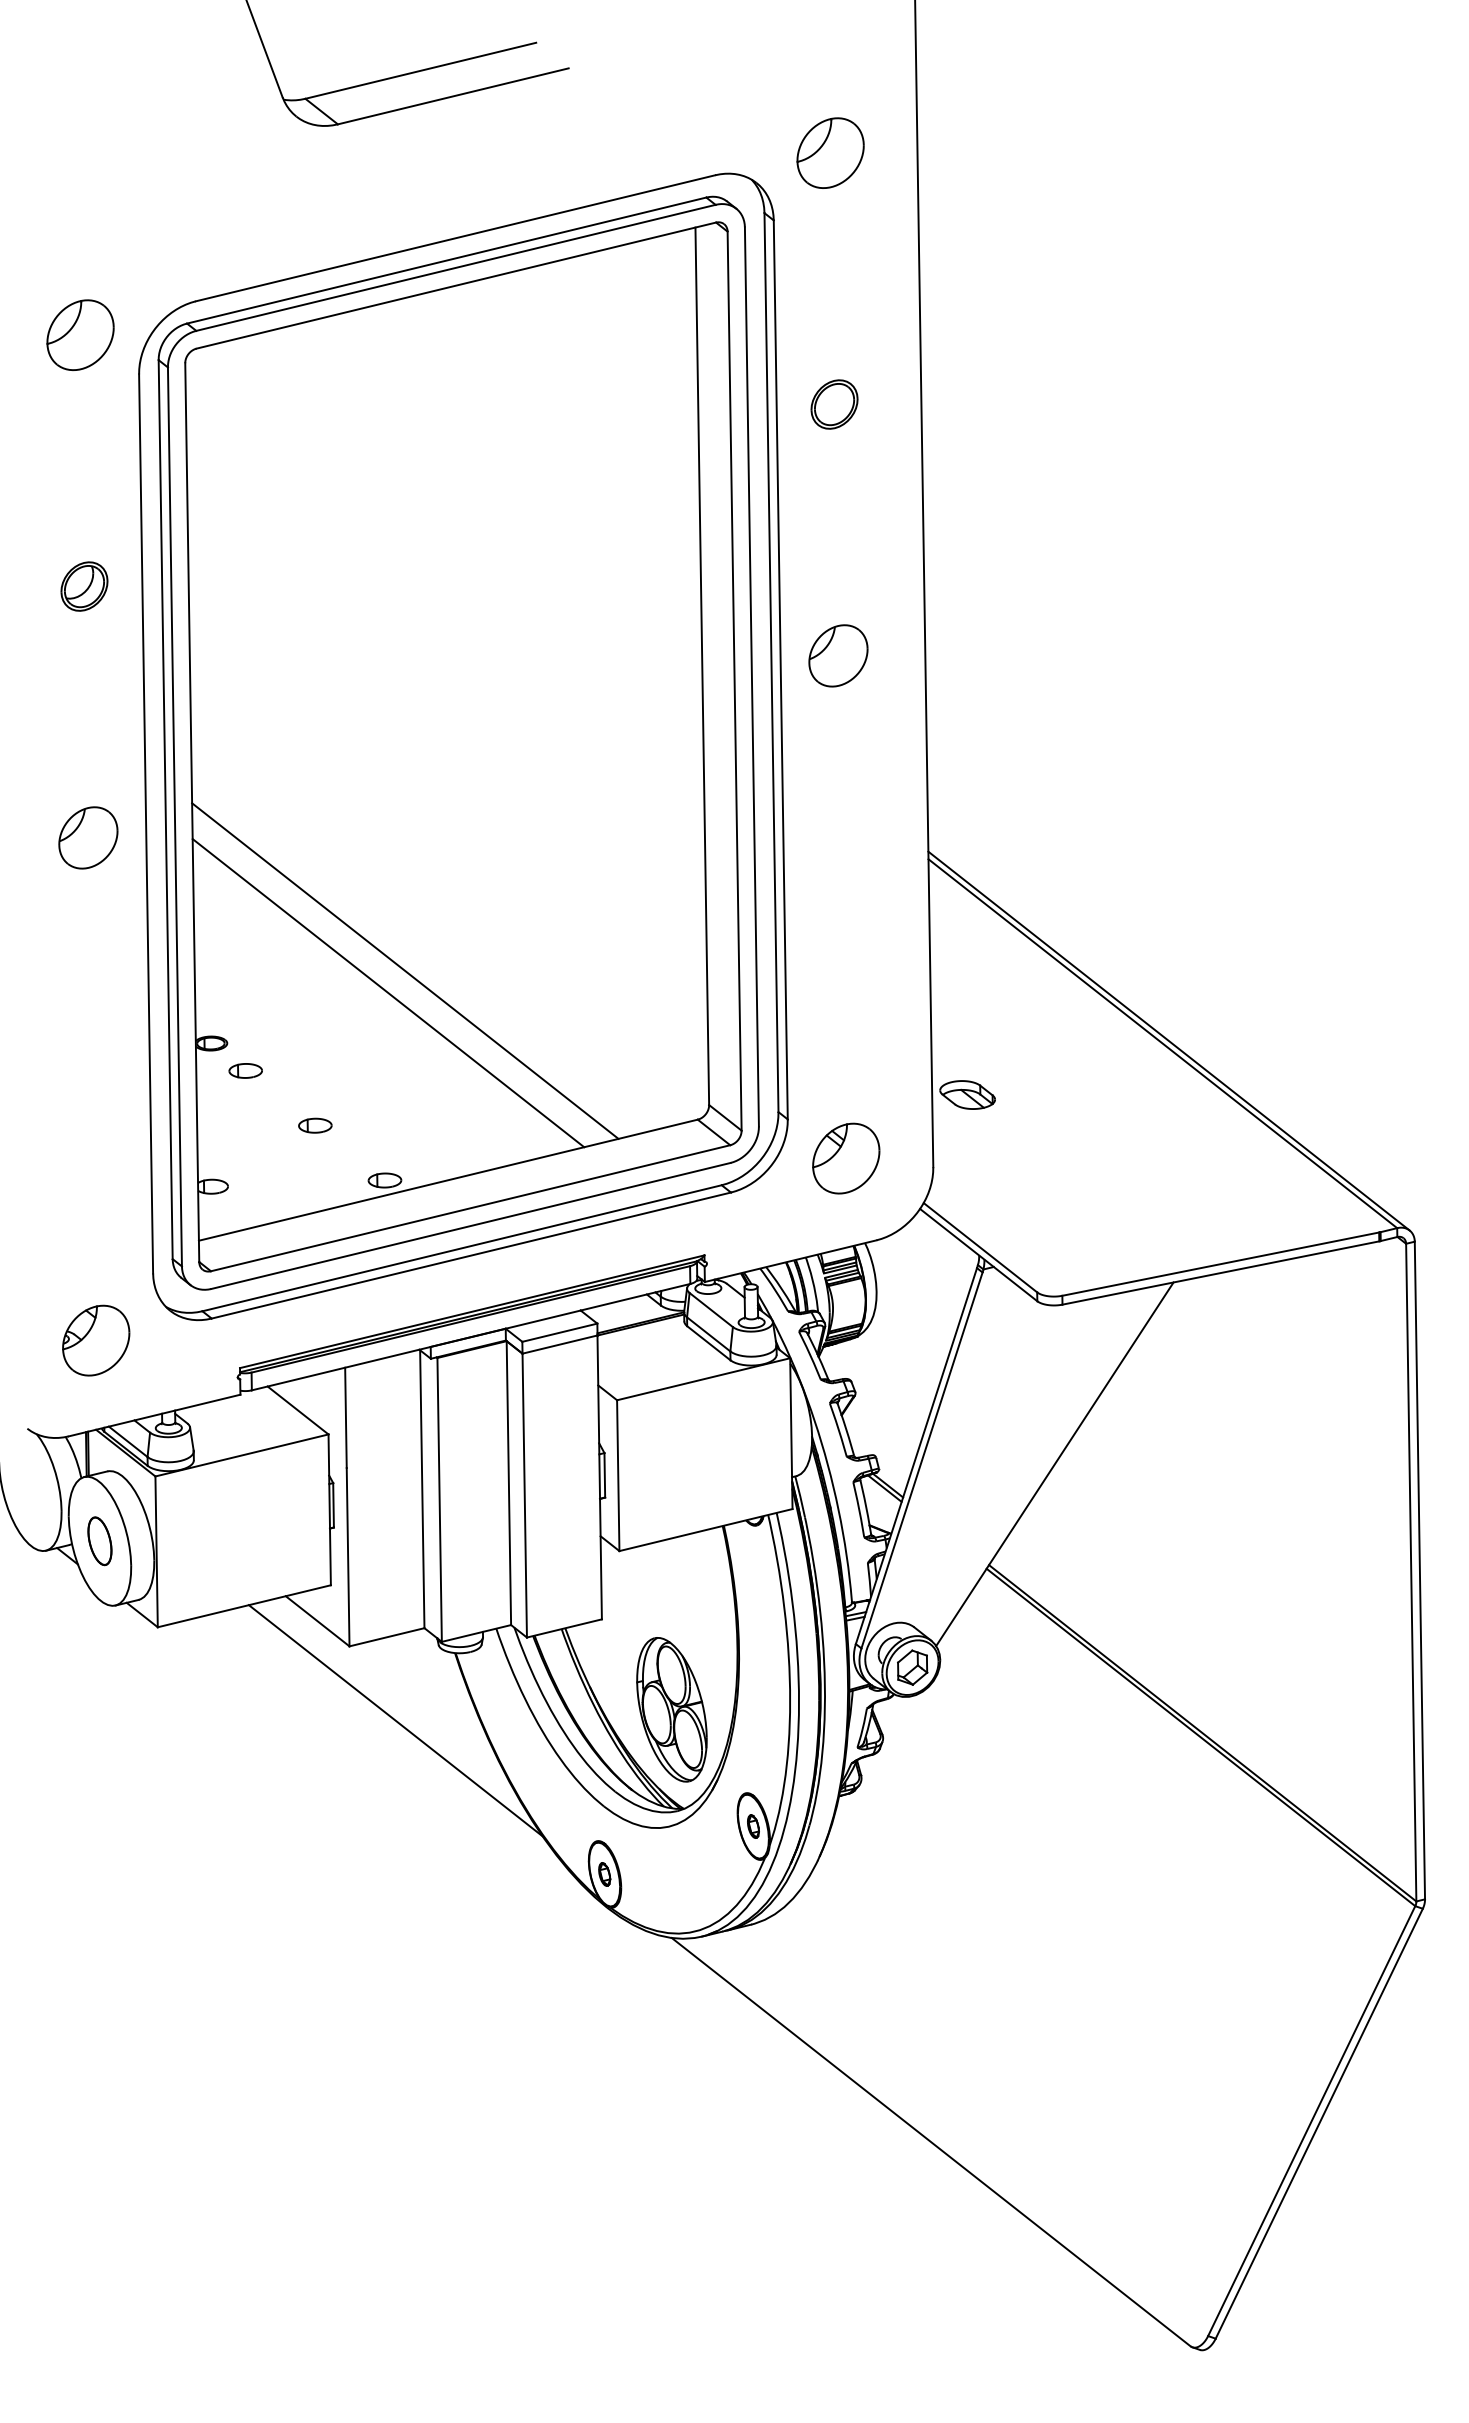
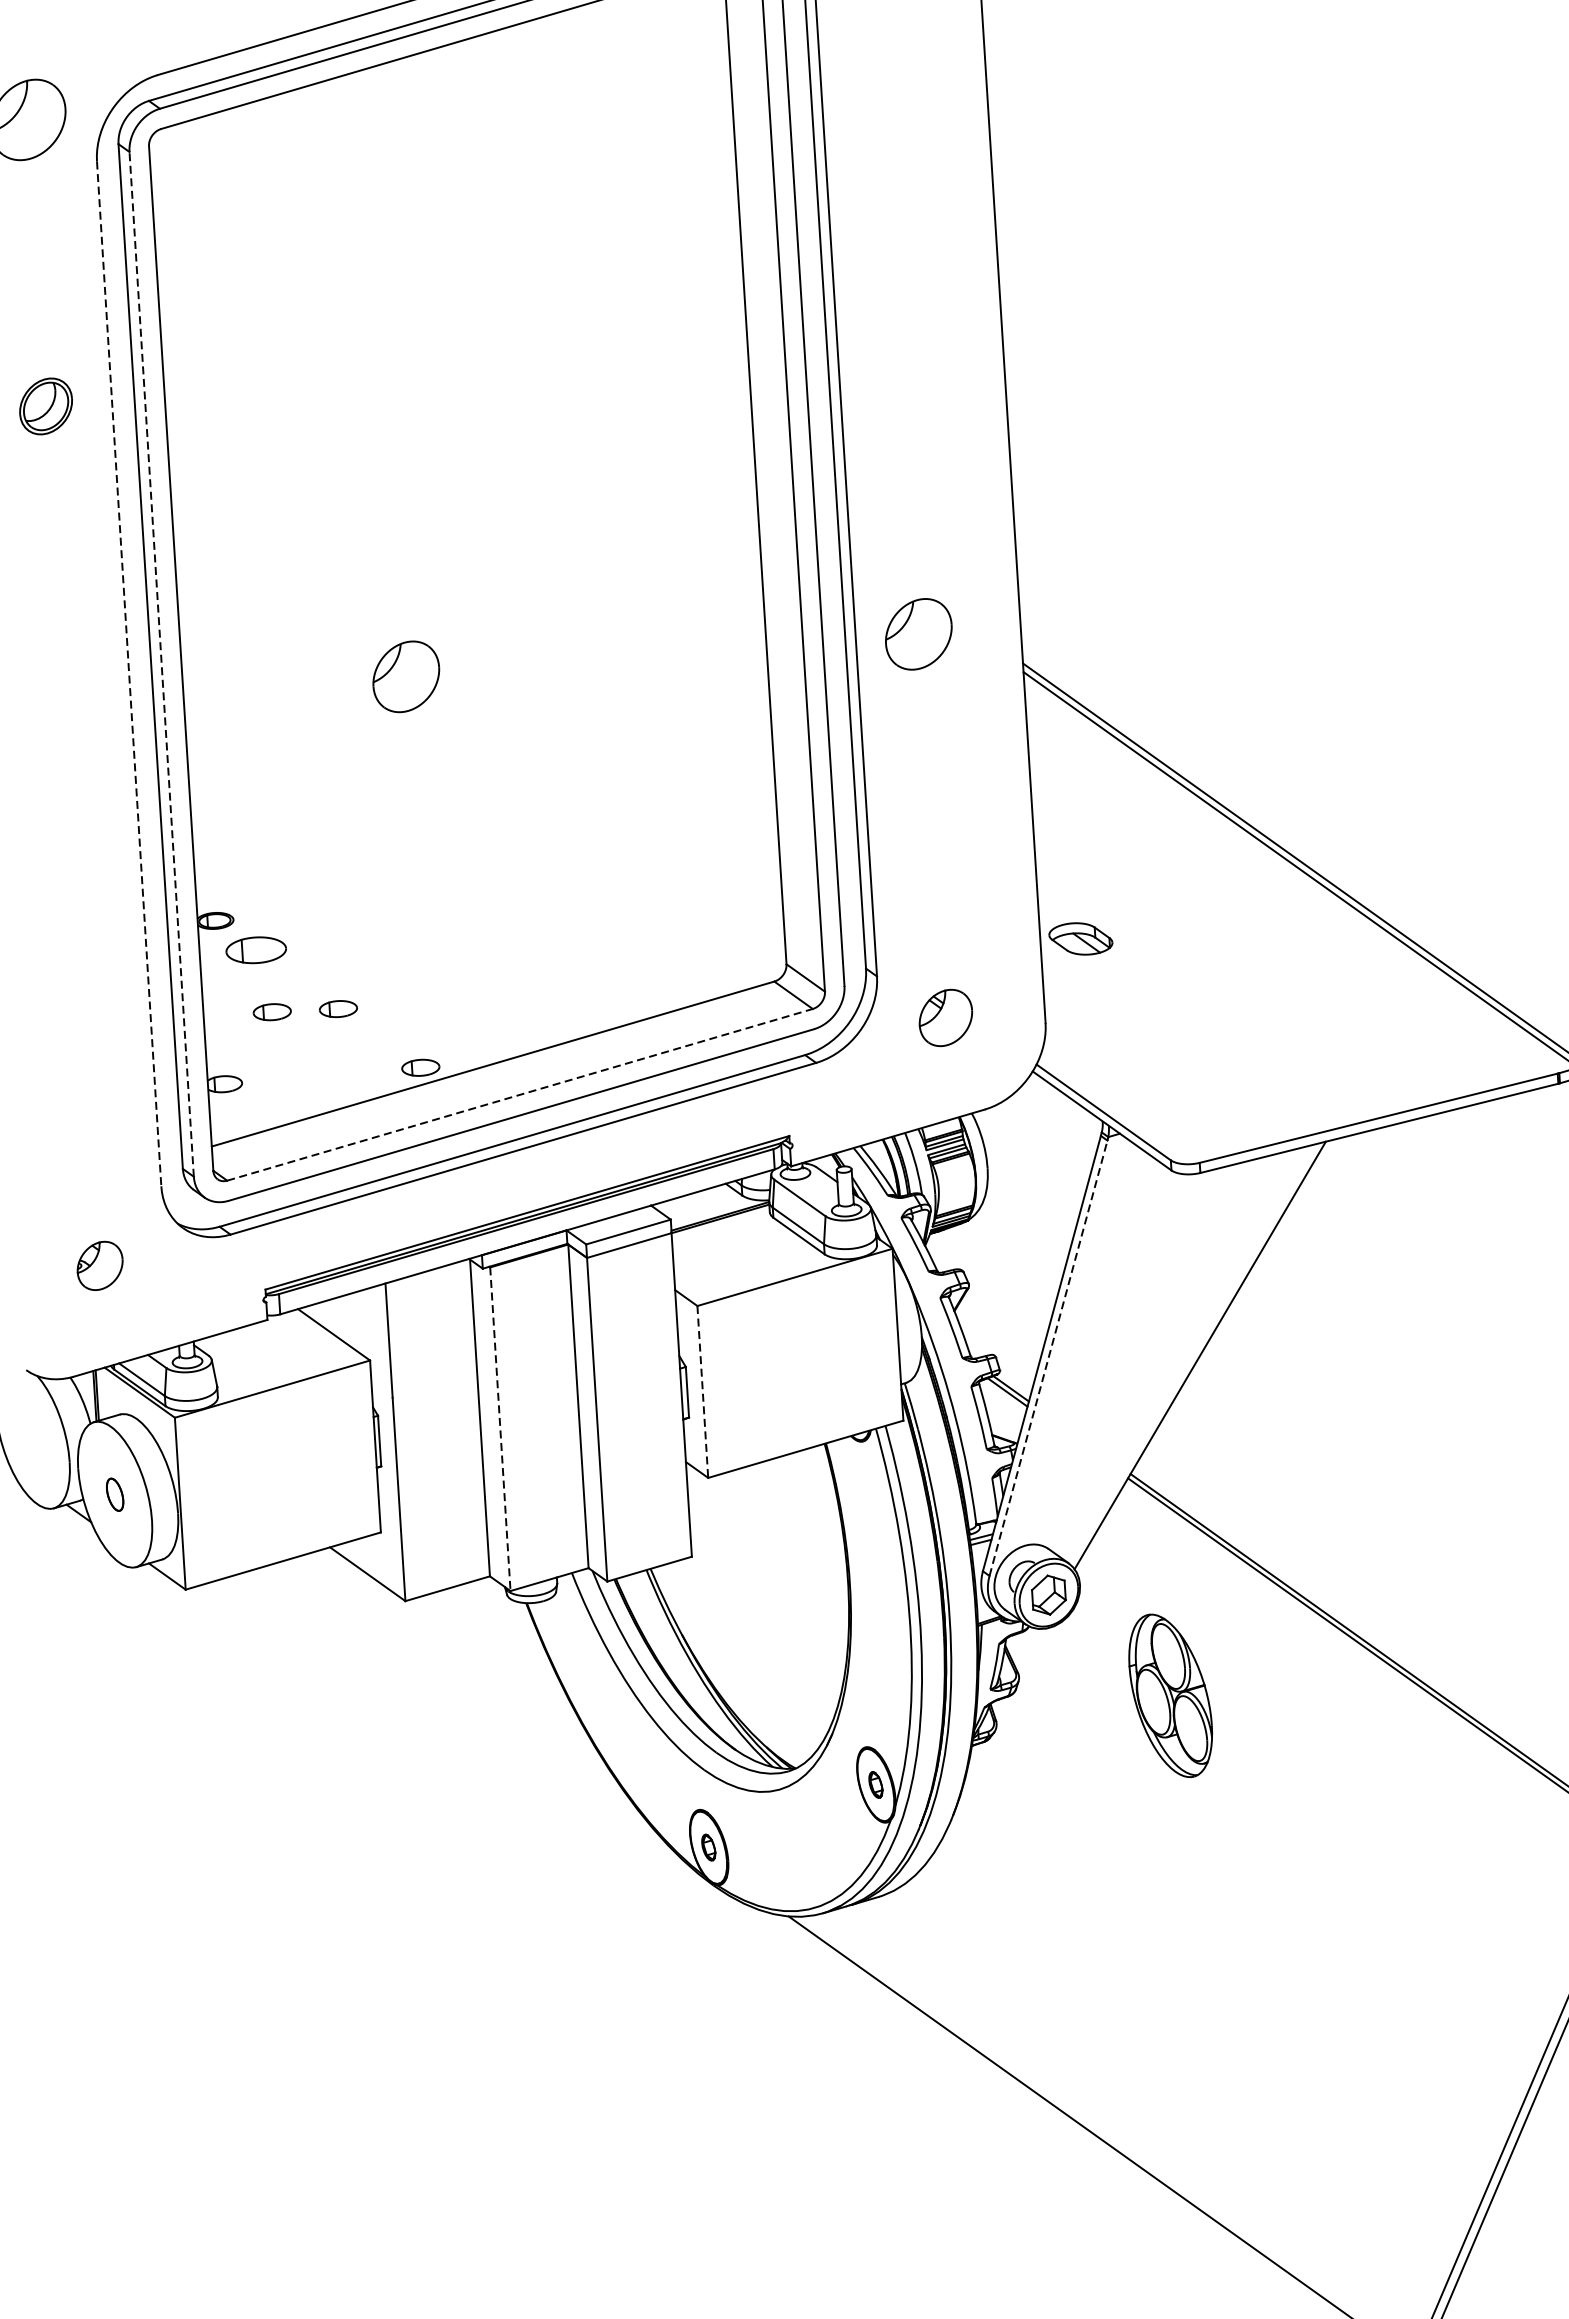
part: (834, 404) -> (891, 158), removed
part: (838, 655) -> (918, 633), moved
line: (174, 816) -> (161, 663), solid -> dashed
line: (146, 823) -> (129, 673), solid -> dashed
part: (88, 837) -> (406, 676), moved
line: (405, 970) -> (432, 827), removed
line: (388, 993) -> (414, 854), removed
part: (245, 1070) -> (255, 949), size x1.6
part: (257, 1125) -> (272, 1011), added
part: (846, 1158) -> (946, 1017), size x0.7
line: (471, 1208) -> (521, 1095), solid -> dashed
part: (96, 1340) -> (100, 1265), size x0.6
line: (922, 1459) -> (1048, 1357), solid -> dashed
line: (618, 1476) -> (703, 1392), solid -> dashed
line: (439, 1499) -> (500, 1428), solid -> dashed
part: (99, 1541) -> (114, 1494), size x0.6
part: (671, 1709) -> (1170, 1695), moved
line: (395, 1720) -> (461, 1683), removed

